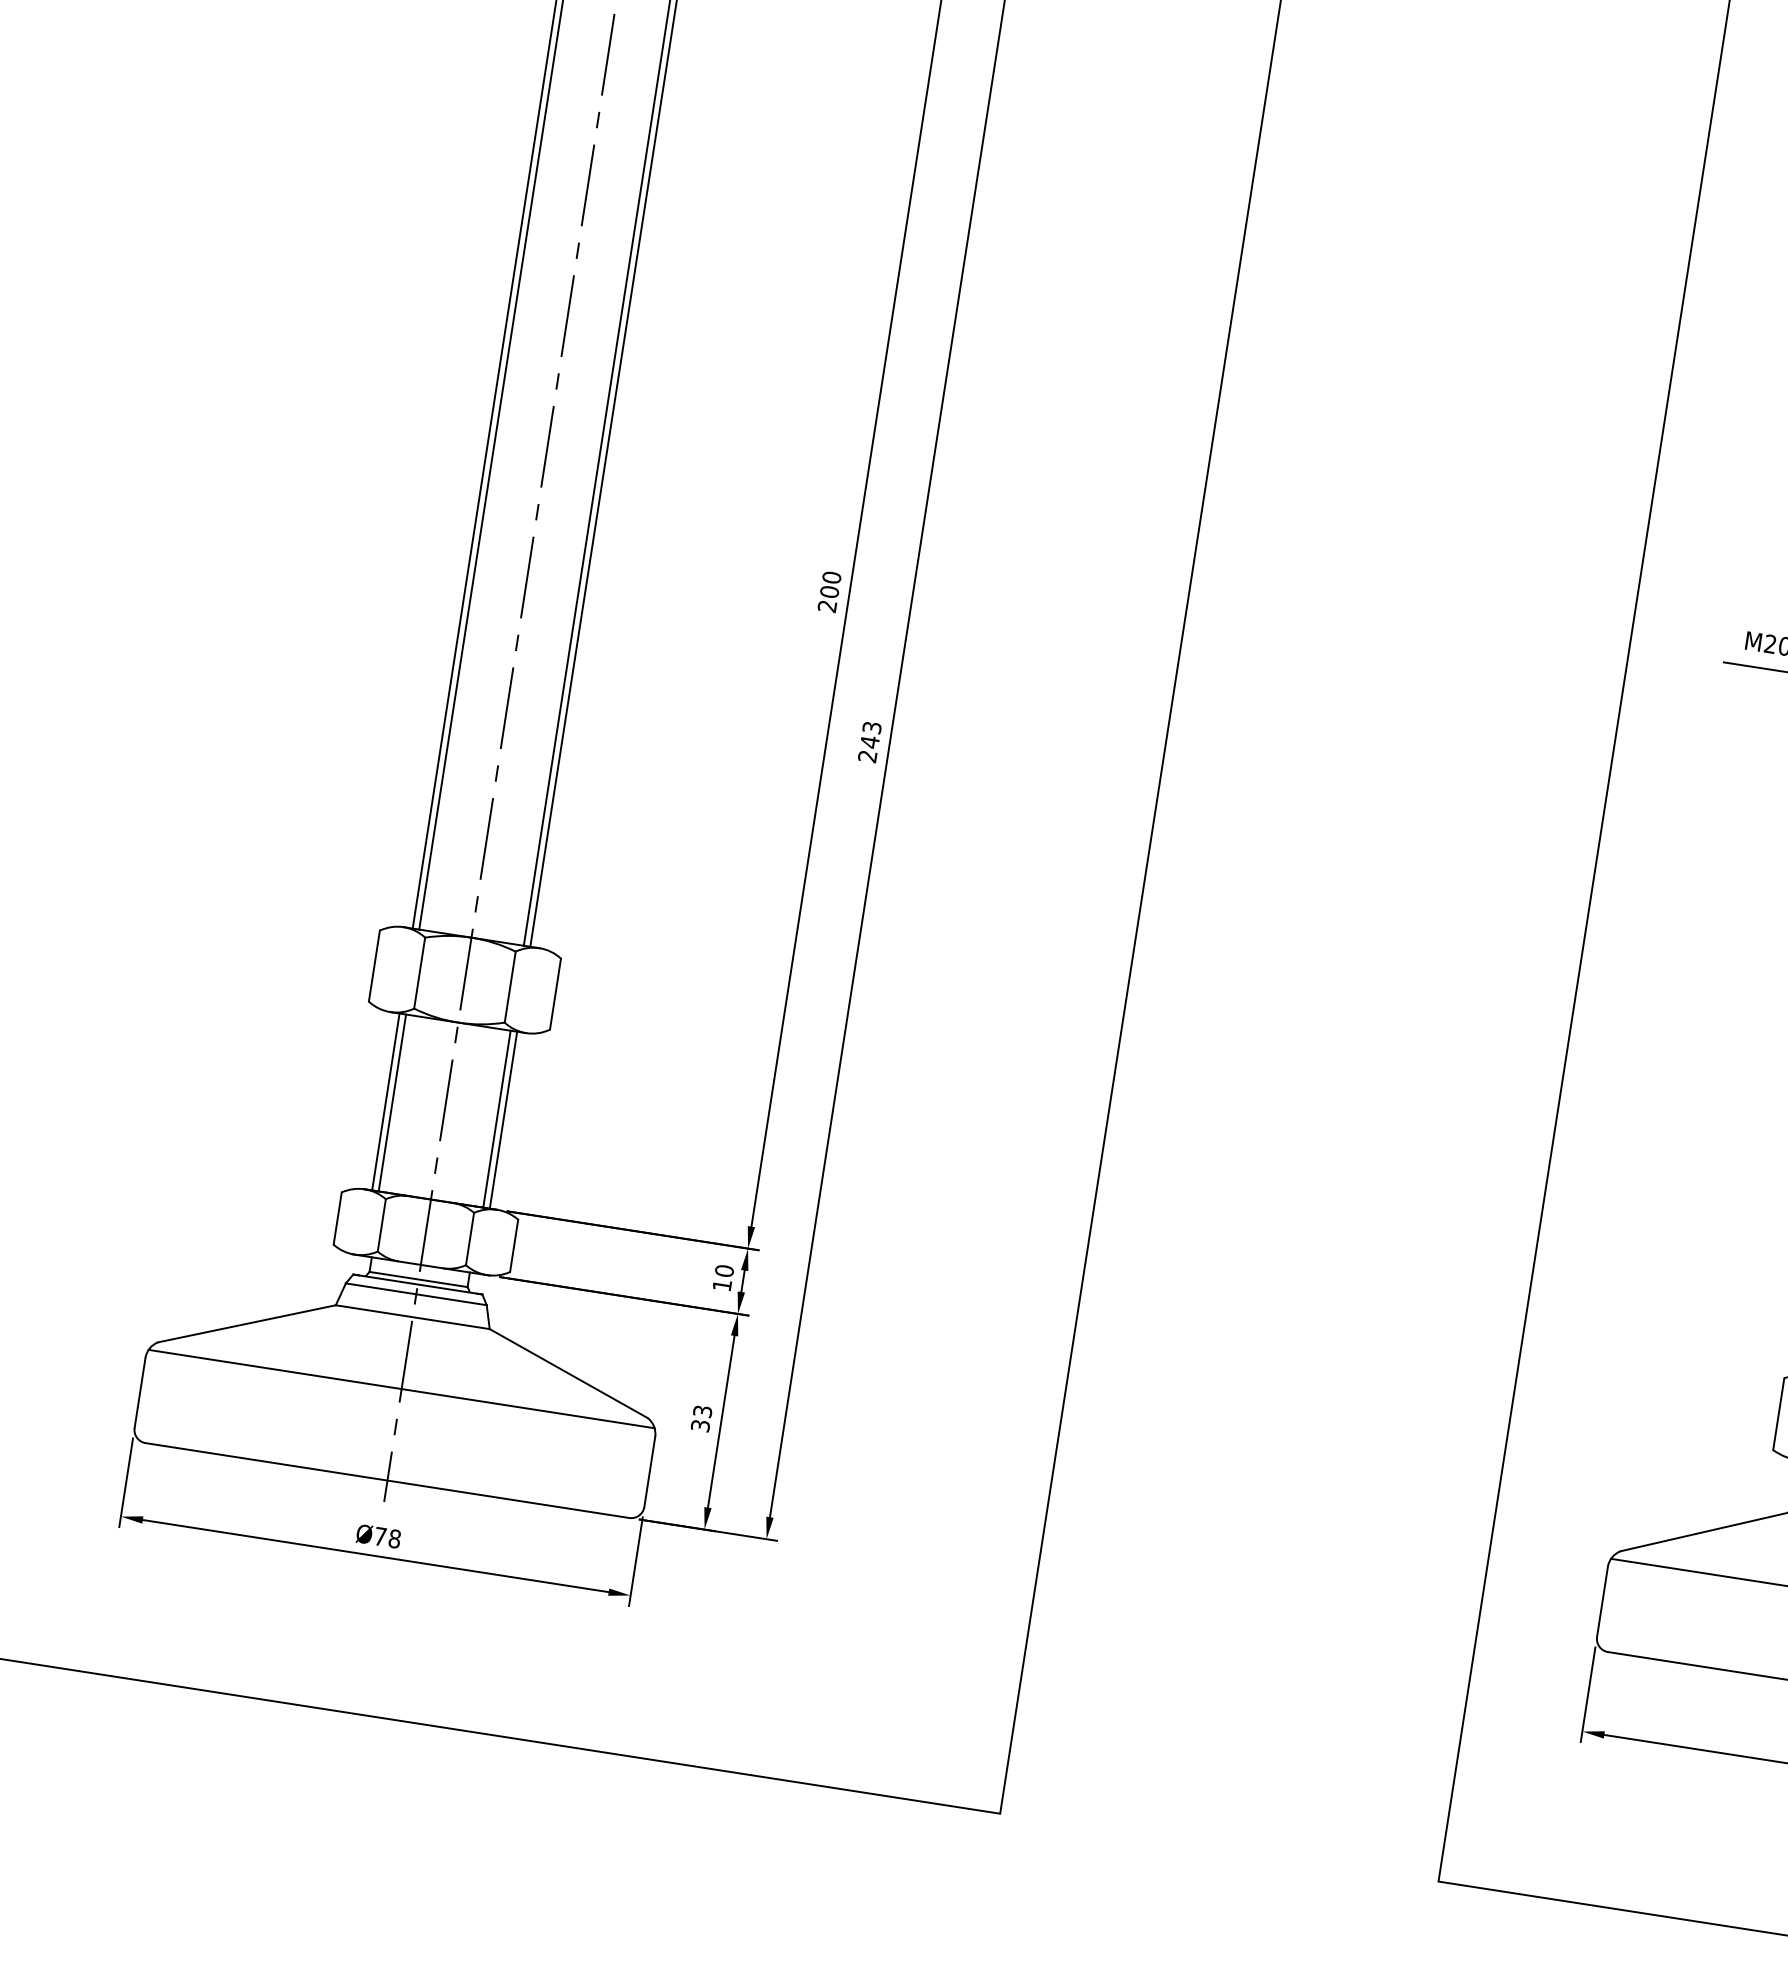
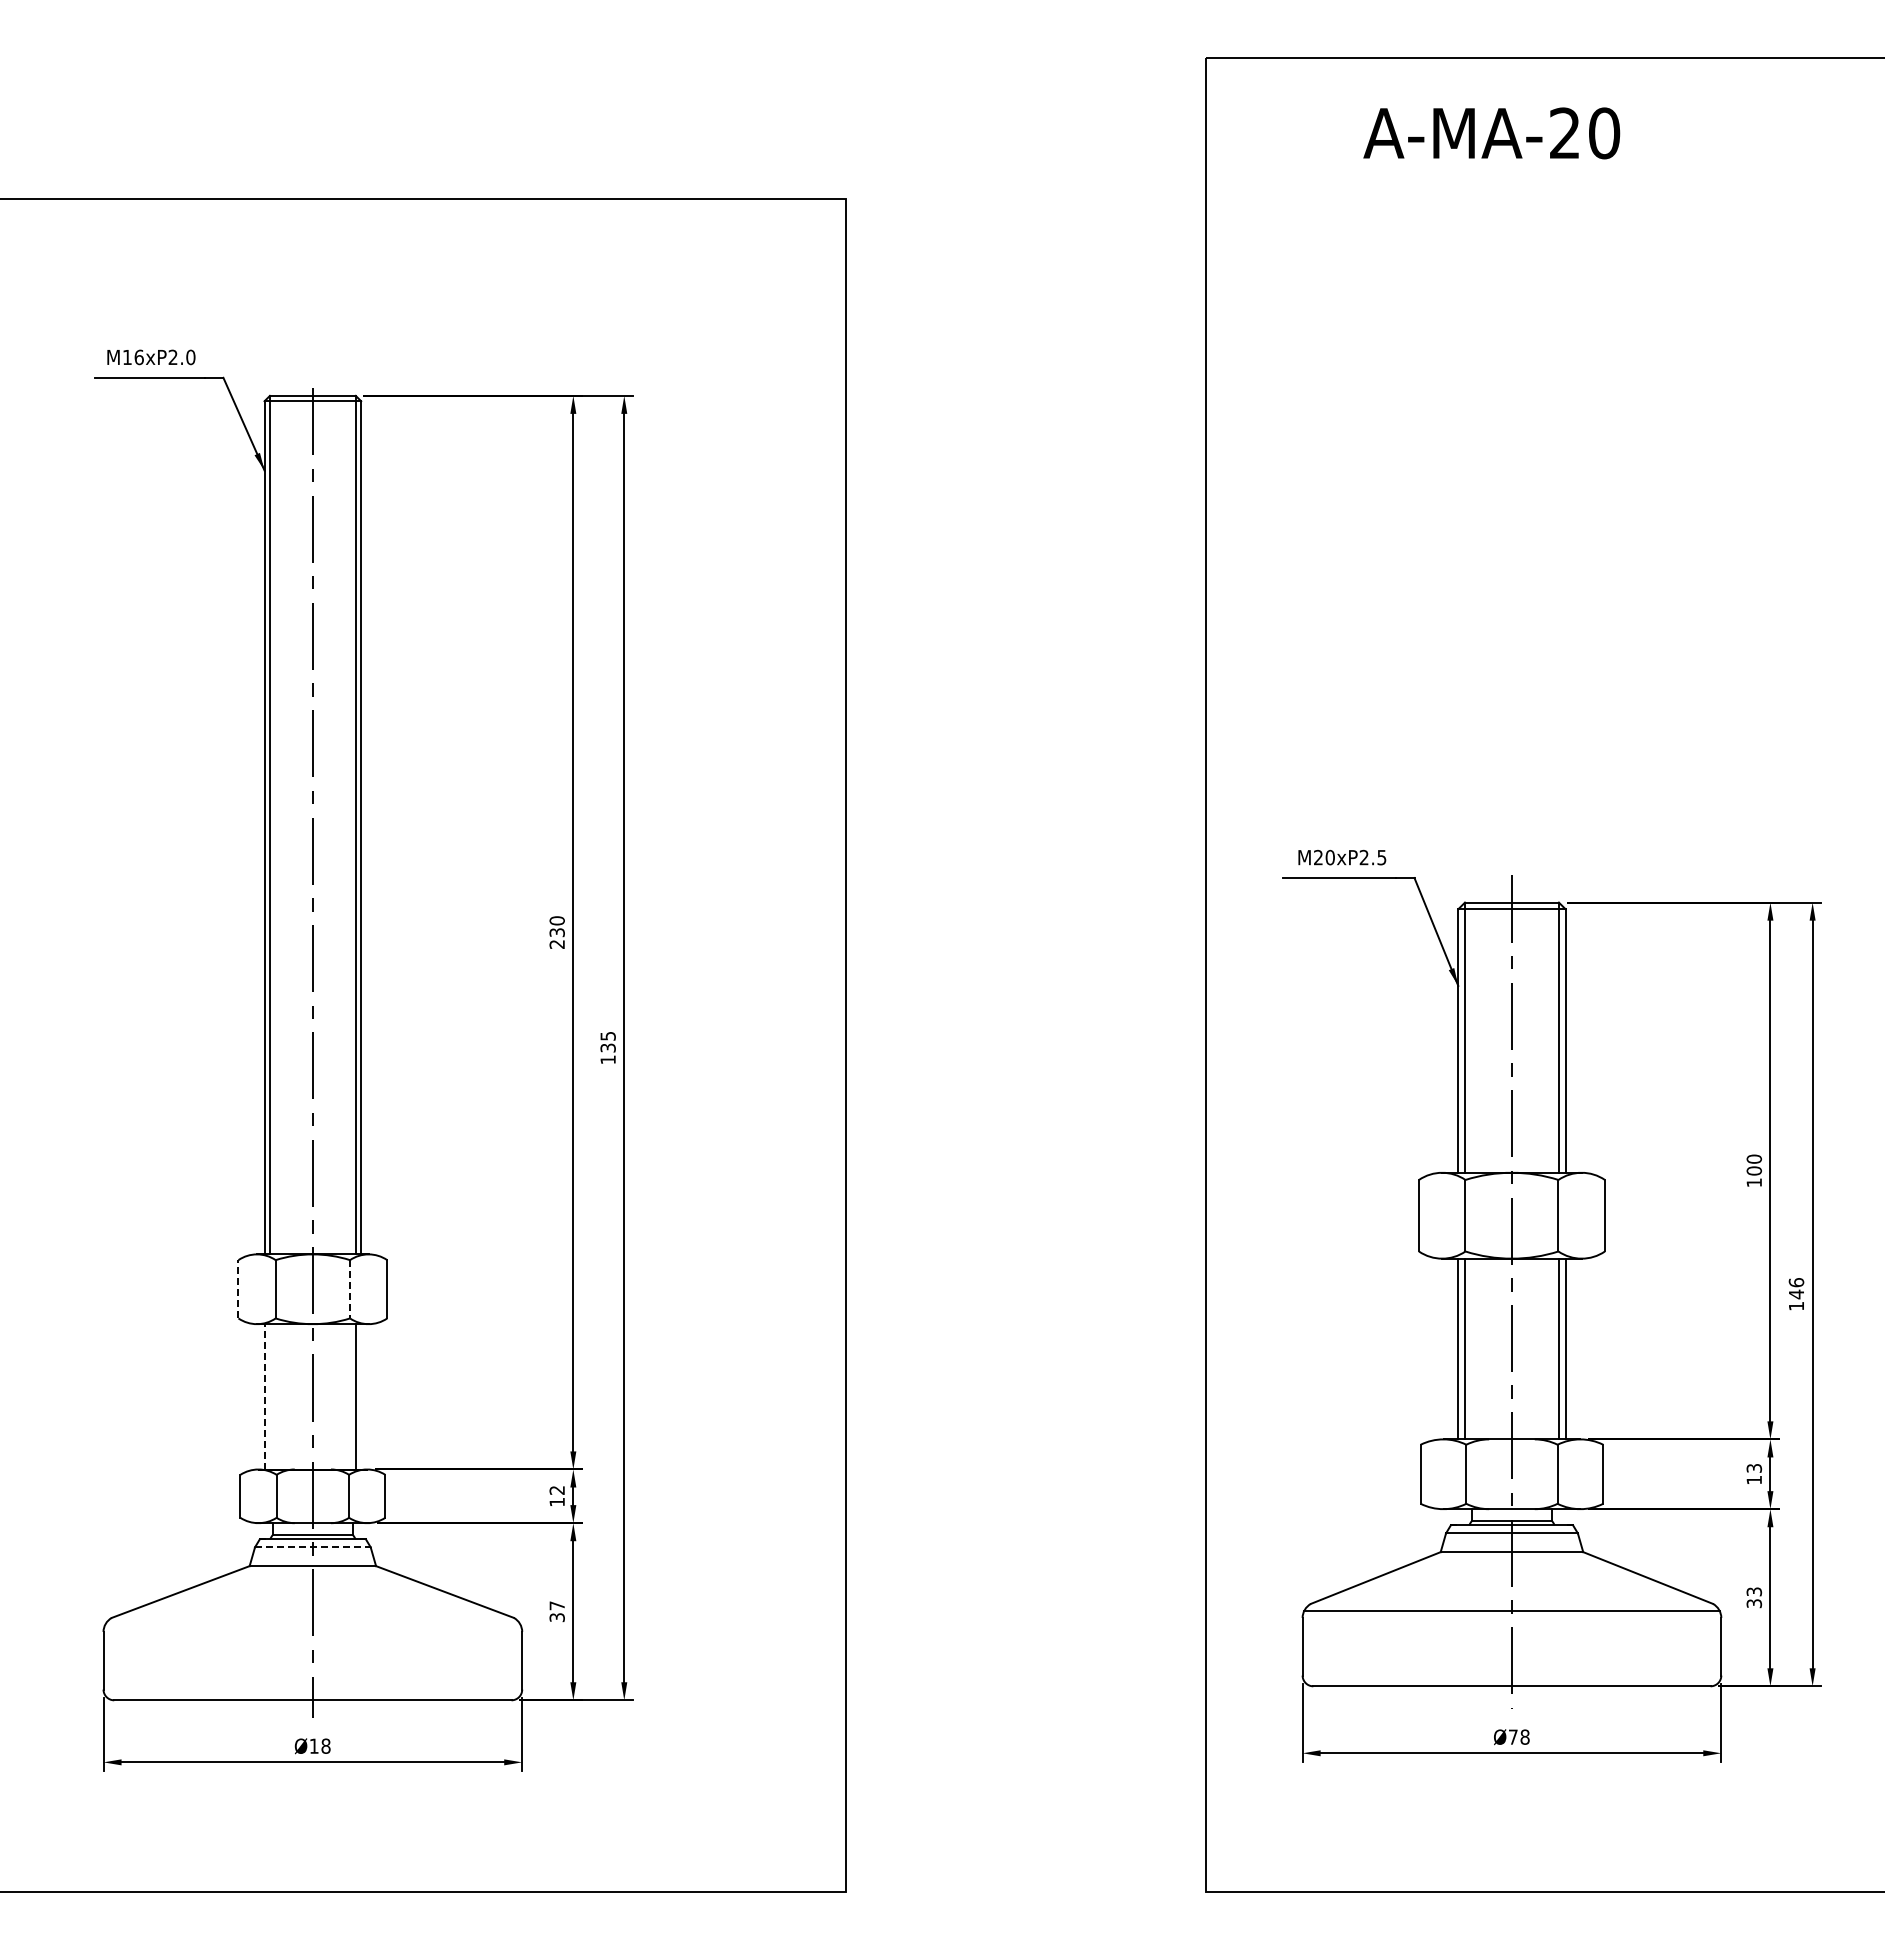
text: (828, 591) -> (556, 932), 200 -> 230
text: (869, 741) -> (607, 1047), 243 -> 135
line: (374, 965) -> (238, 1288), solid -> dashed
line: (510, 987) -> (350, 1289), solid -> dashed
line: (385, 1101) -> (264, 1396), solid -> dashed
line: (391, 1102) -> (269, 1396), removed
line: (503, 1119) -> (361, 1396), removed
text: (723, 1269) -> (556, 1489), 10 -> 12
line: (415, 1294) -> (312, 1547), solid -> dashed
line: (401, 1389) -> (312, 1625), removed
text: (701, 1411) -> (556, 1605), 33 -> 37
text: (380, 1535) -> (314, 1745), Ø78 -> Ø18

